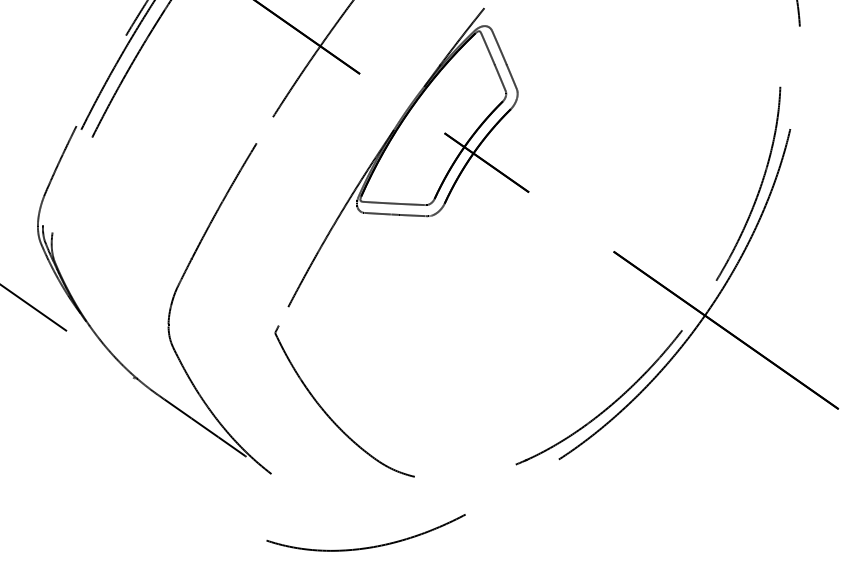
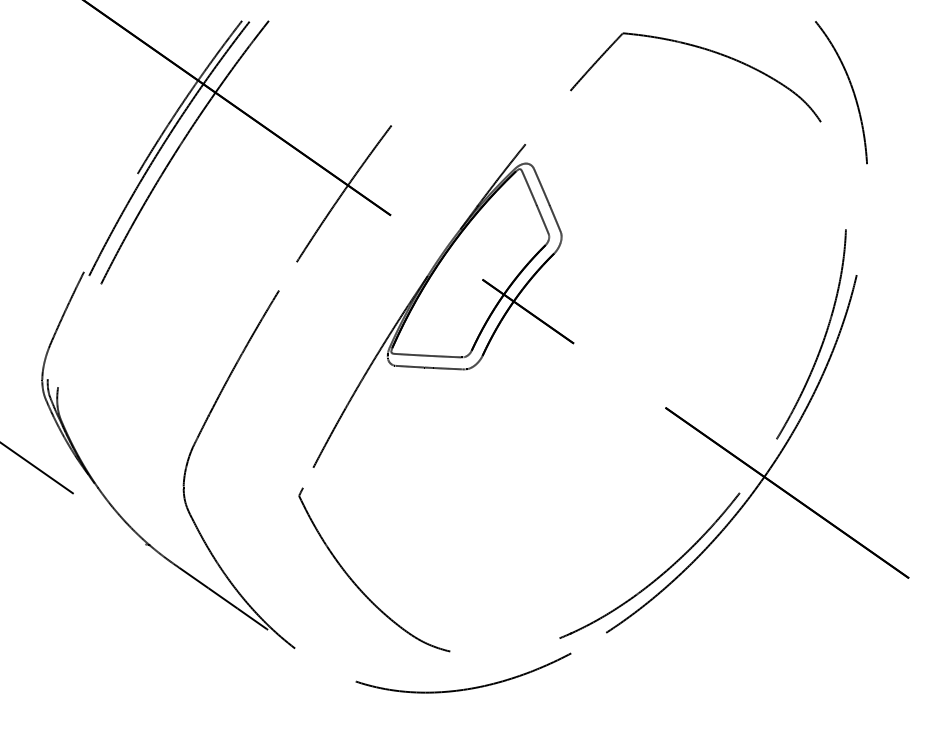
curve: (366, 547) -> (464, 688), moved

